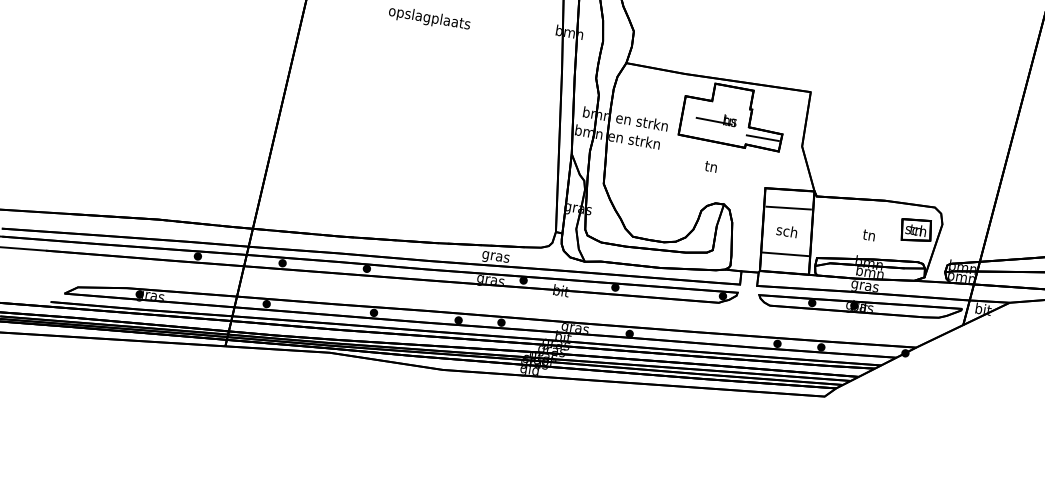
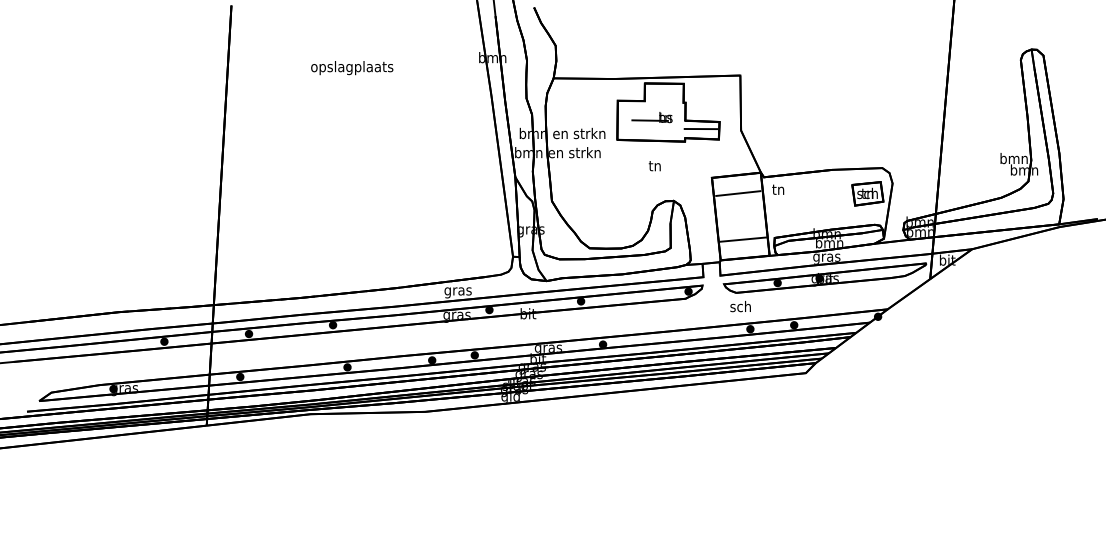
text: (786, 231) -> (740, 306), moved
text: (869, 235) -> (778, 189), moved

